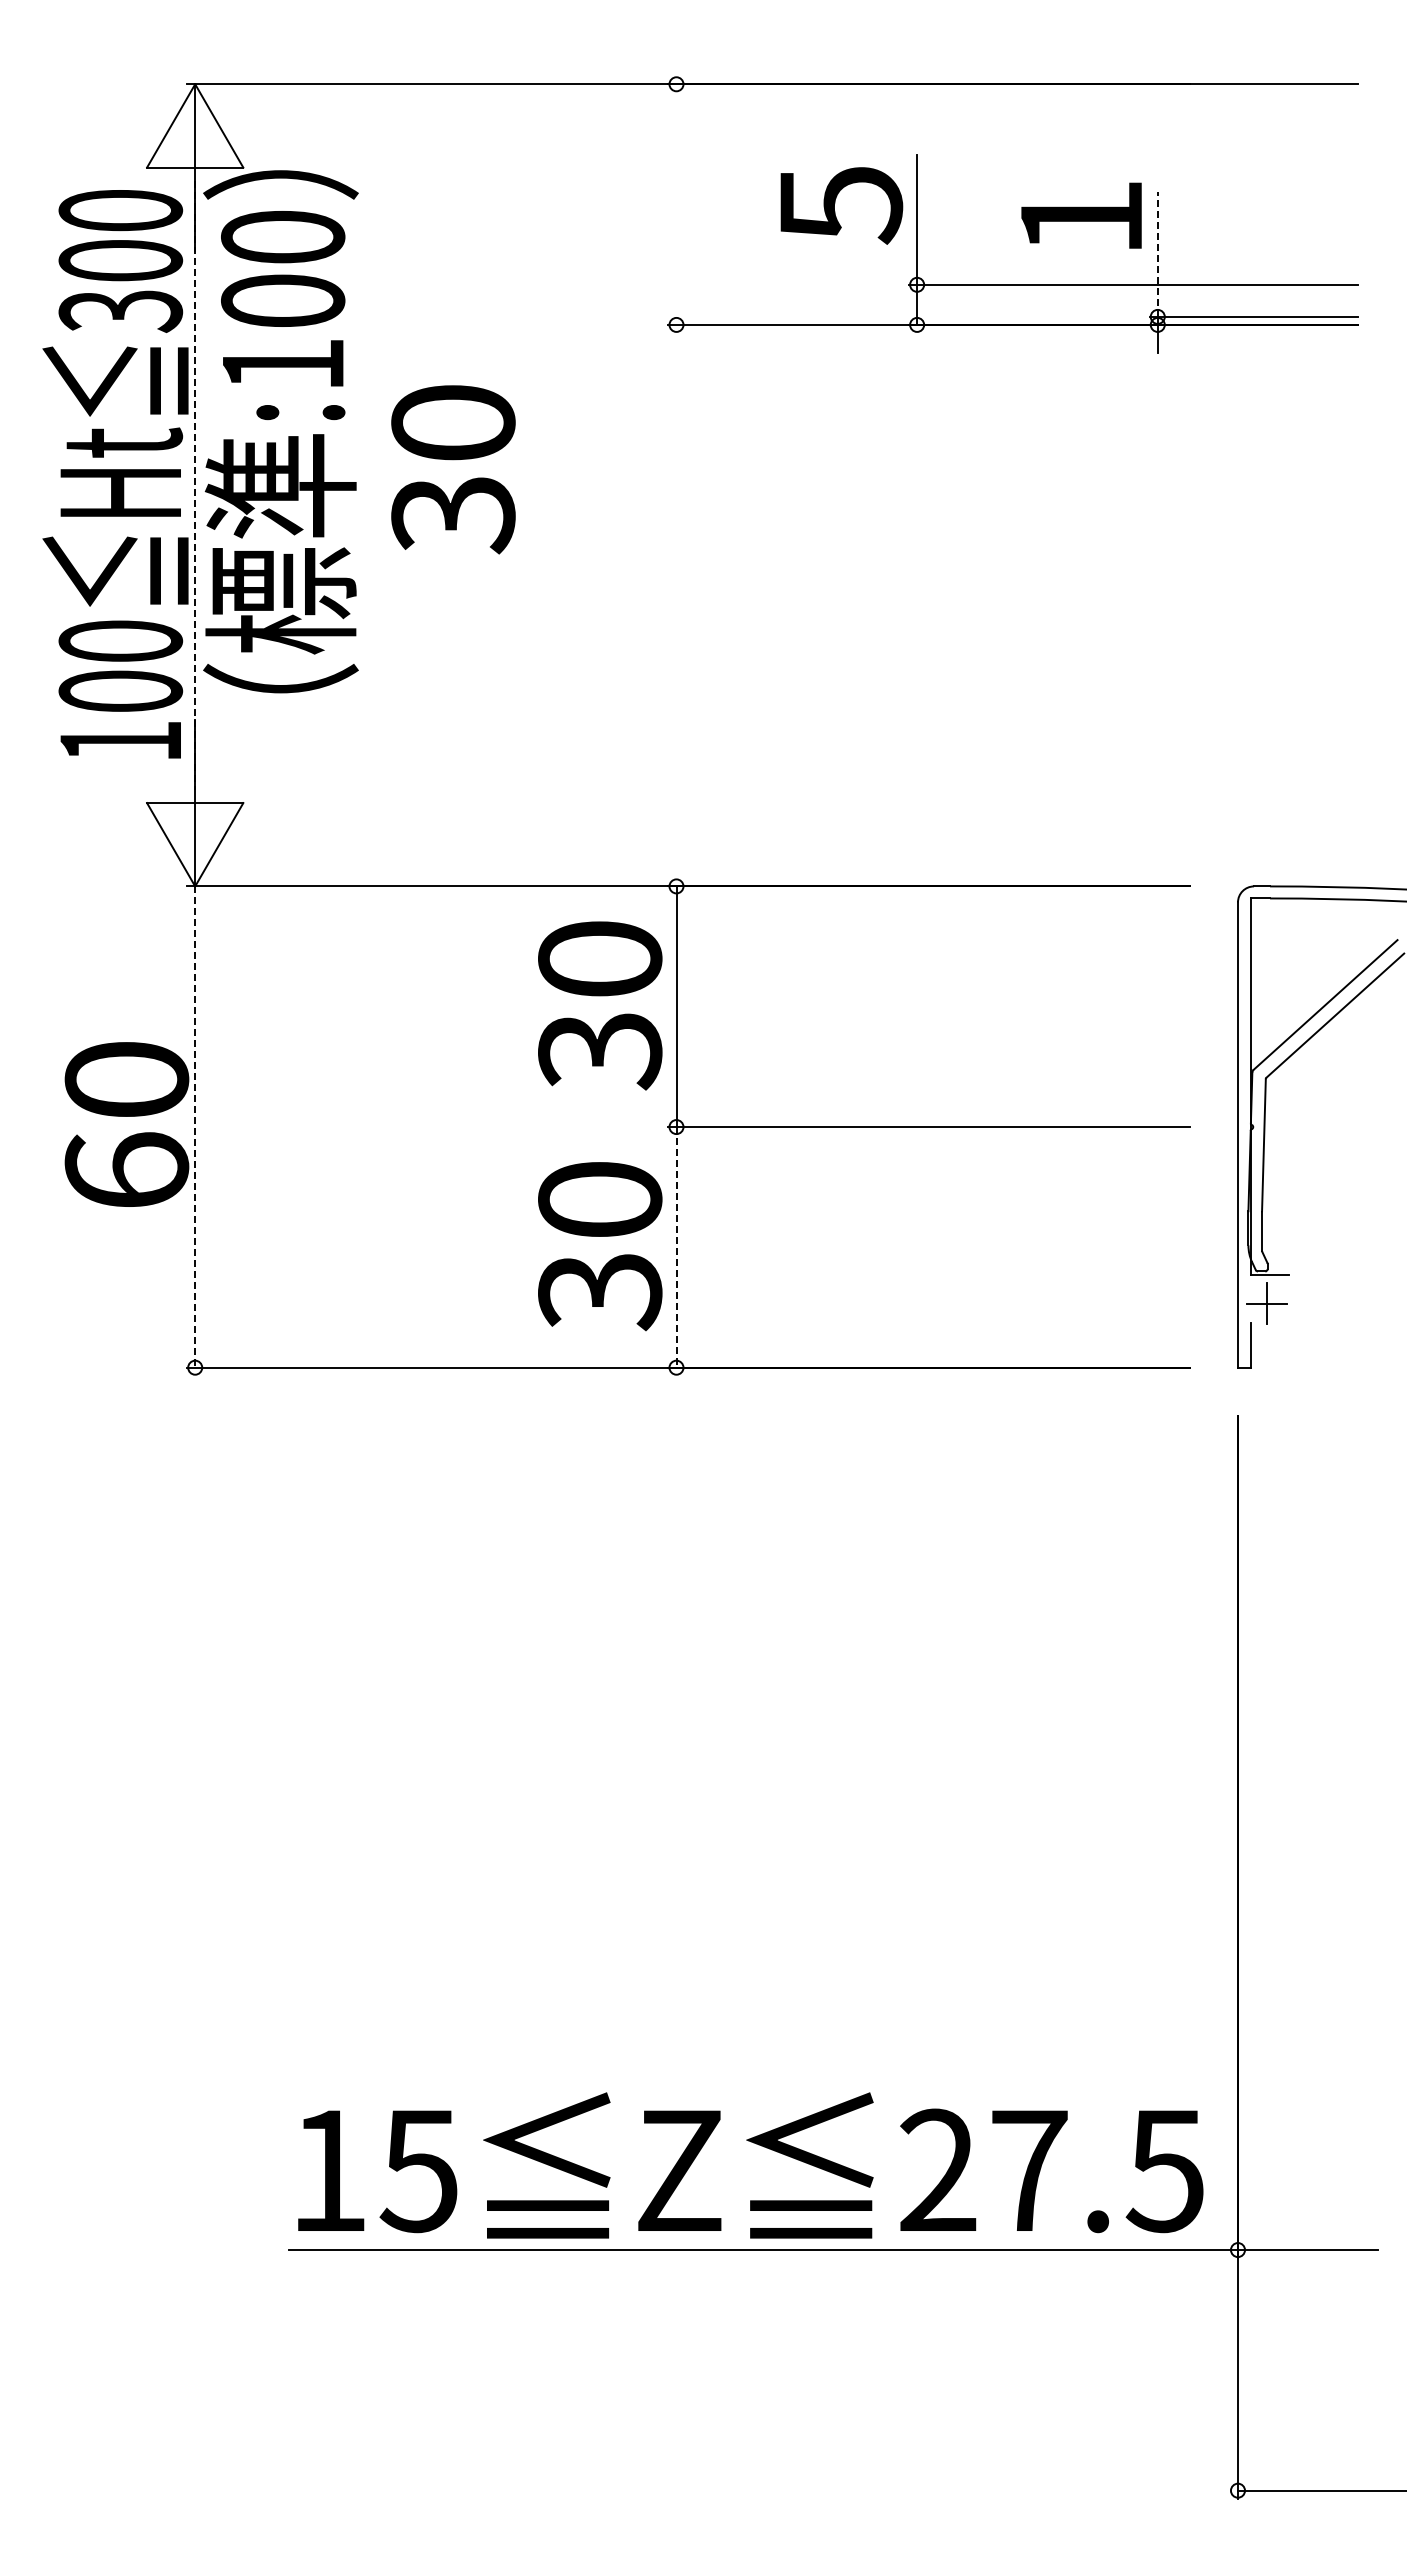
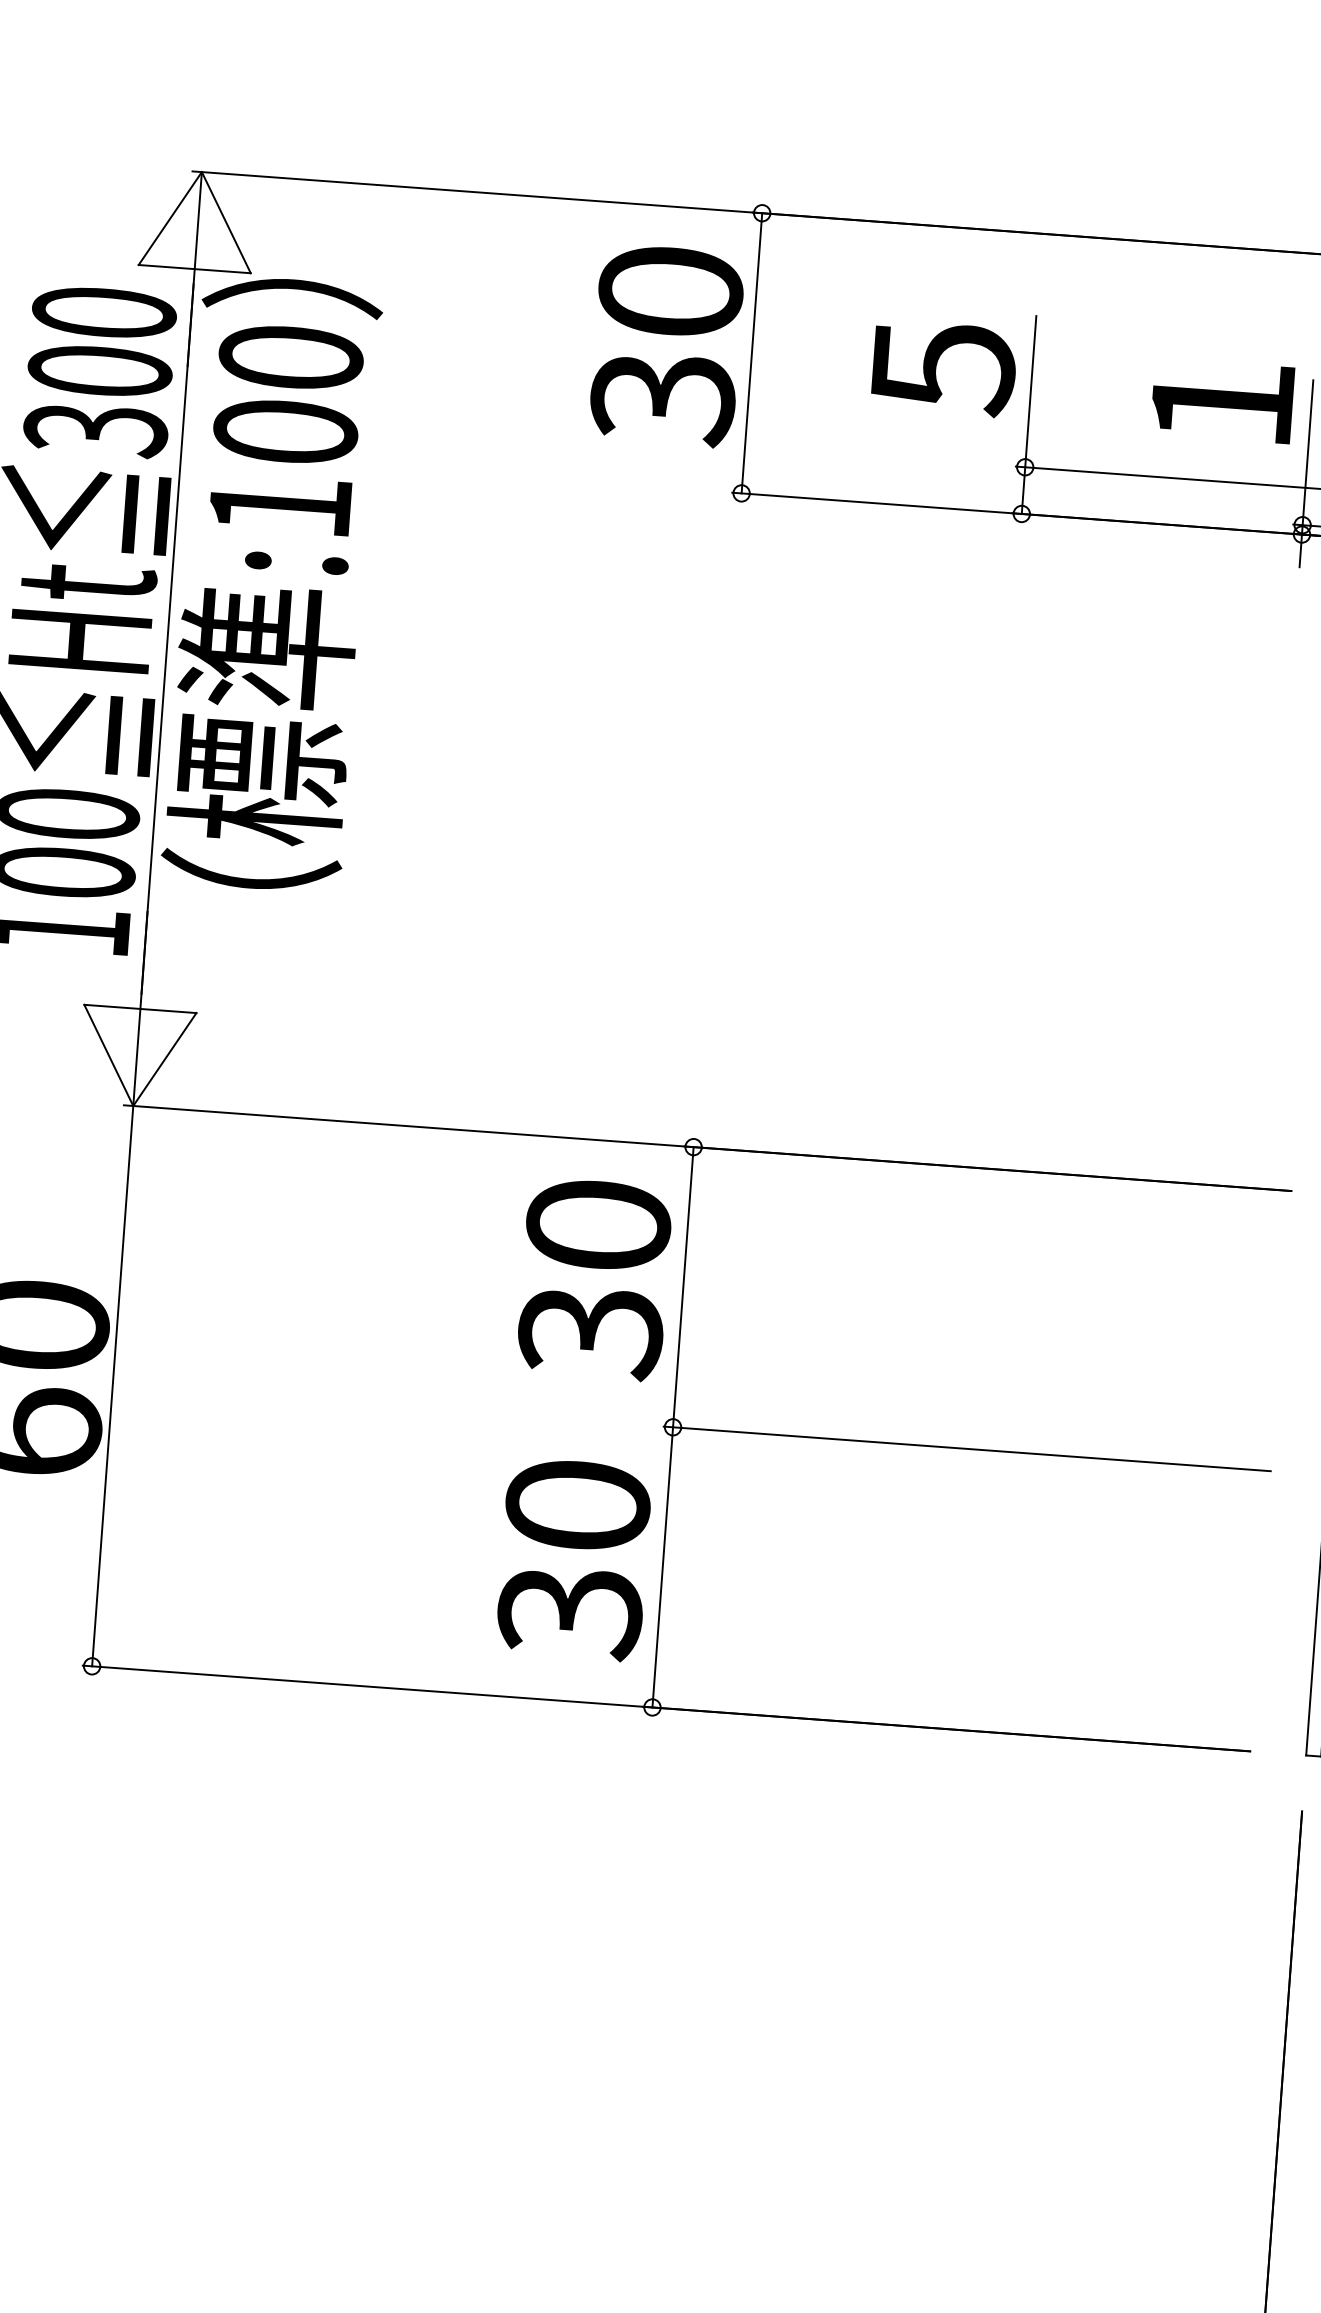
line: (676, 204) -> (751, 353), added
line: (1157, 254) -> (1307, 452), dashed -> solid
text: (453, 469) -> (667, 345), moved
line: (195, 485) -> (167, 639), dashed -> solid
line: (195, 1127) -> (113, 1386), dashed -> solid
line: (676, 1247) -> (662, 1567), dashed -> solid

